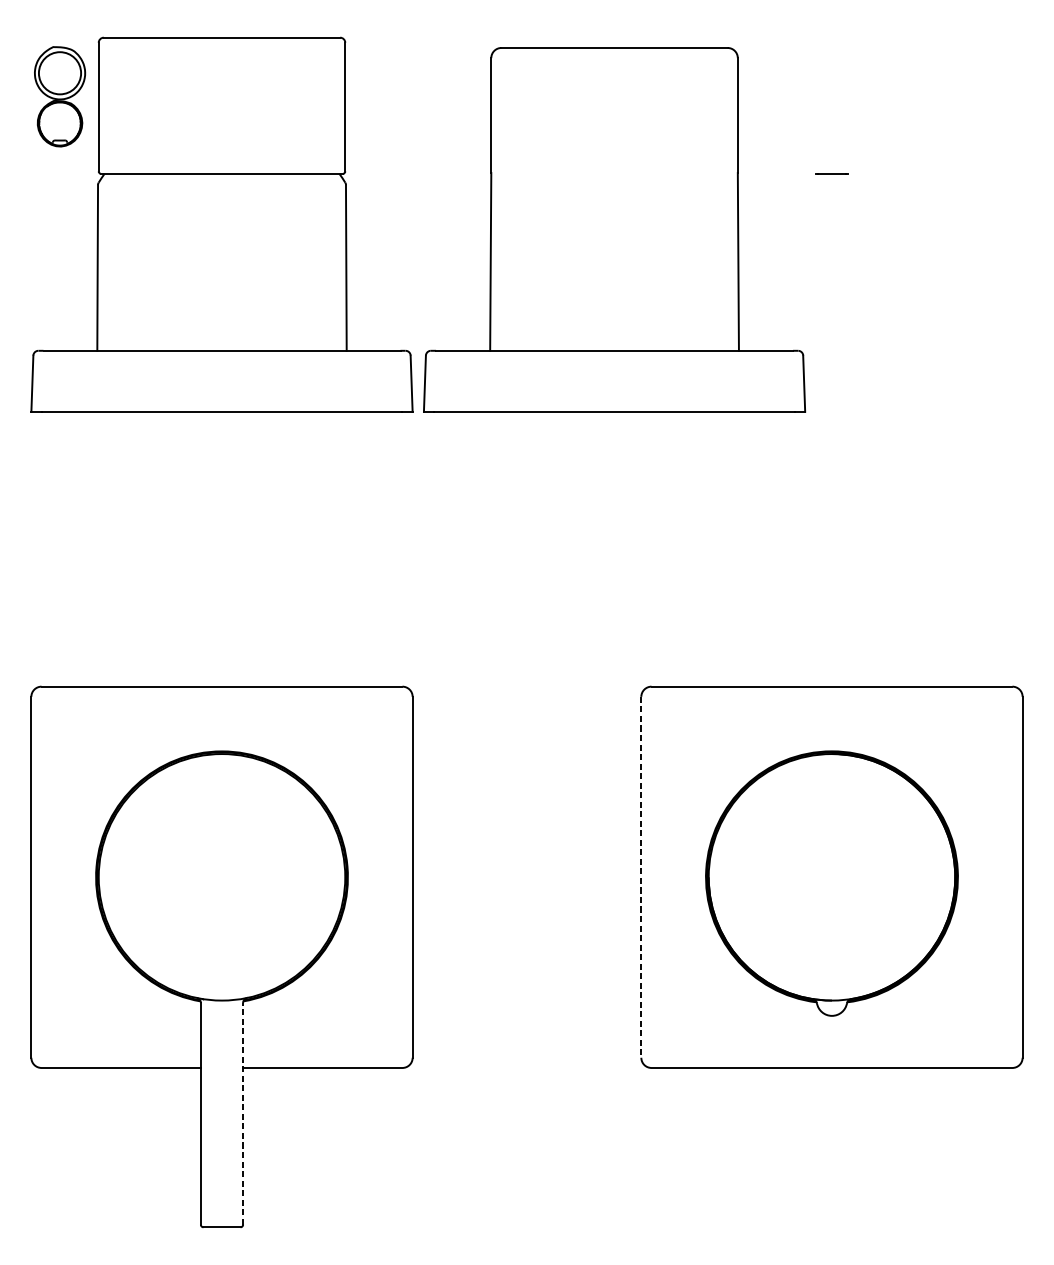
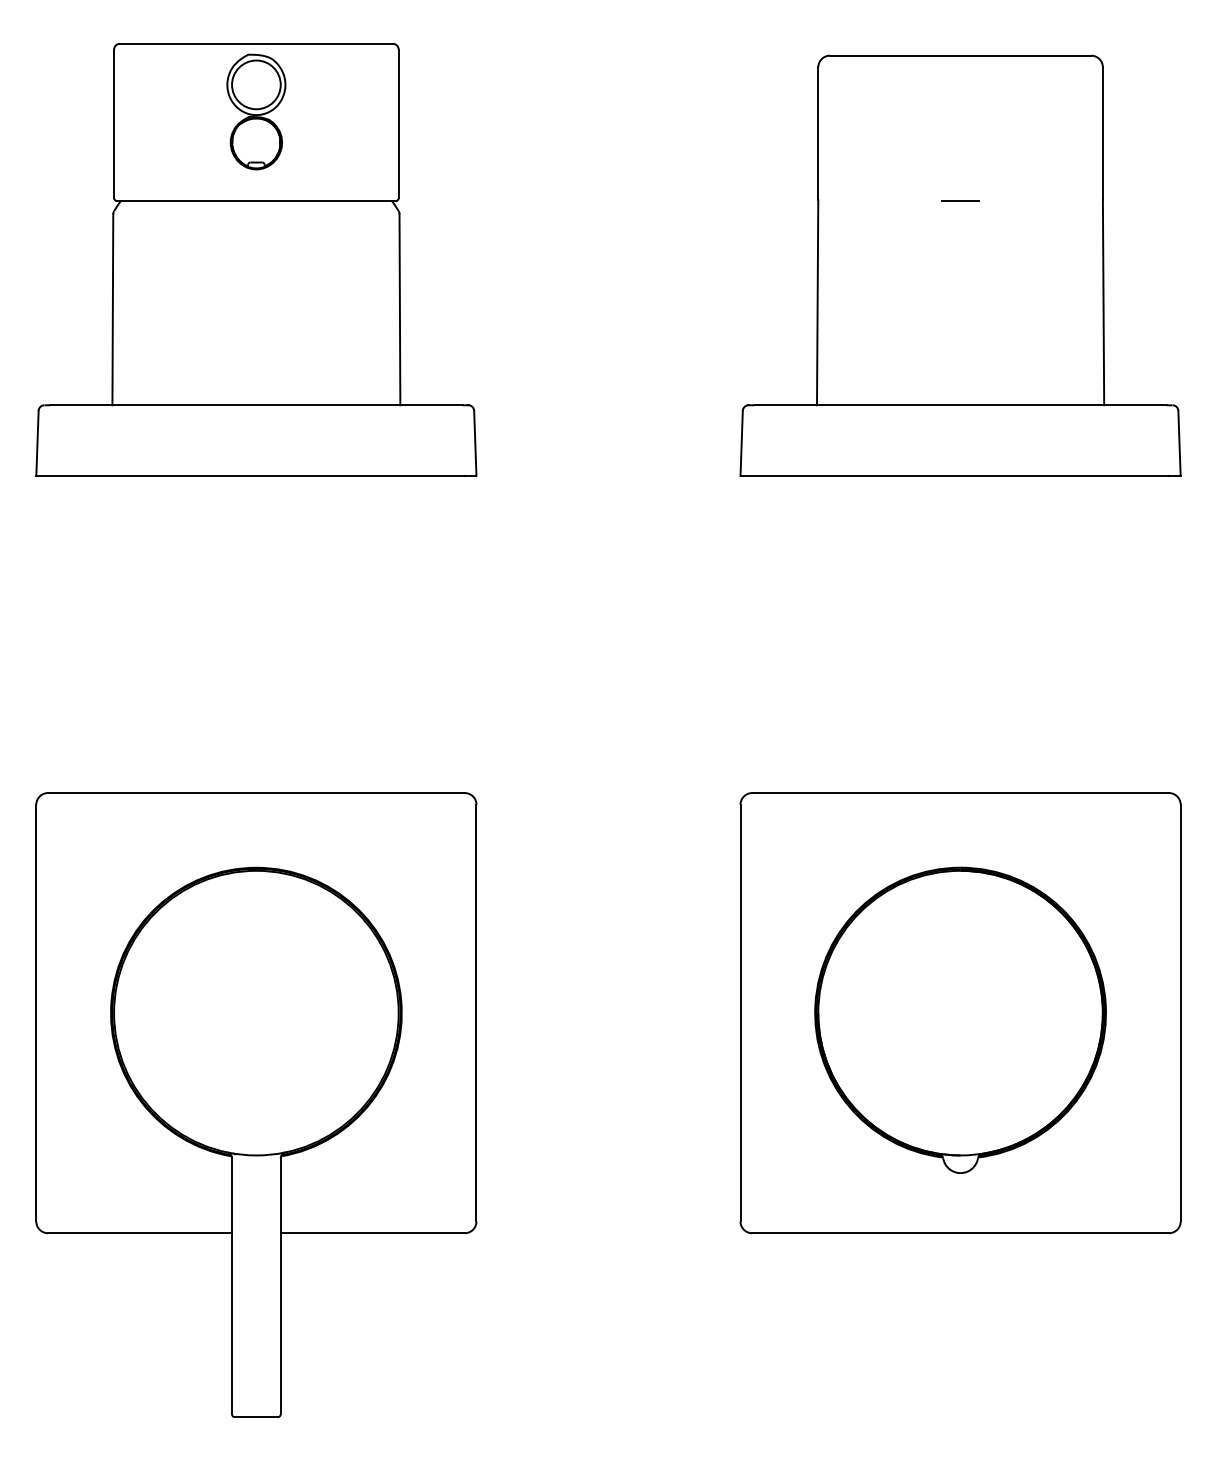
part: (60, 96) -> (256, 111), moved
part: (614, 229) -> (960, 265), moved
line: (641, 877) -> (740, 1013), dashed -> solid
line: (242, 1113) -> (280, 1285), dashed -> solid

